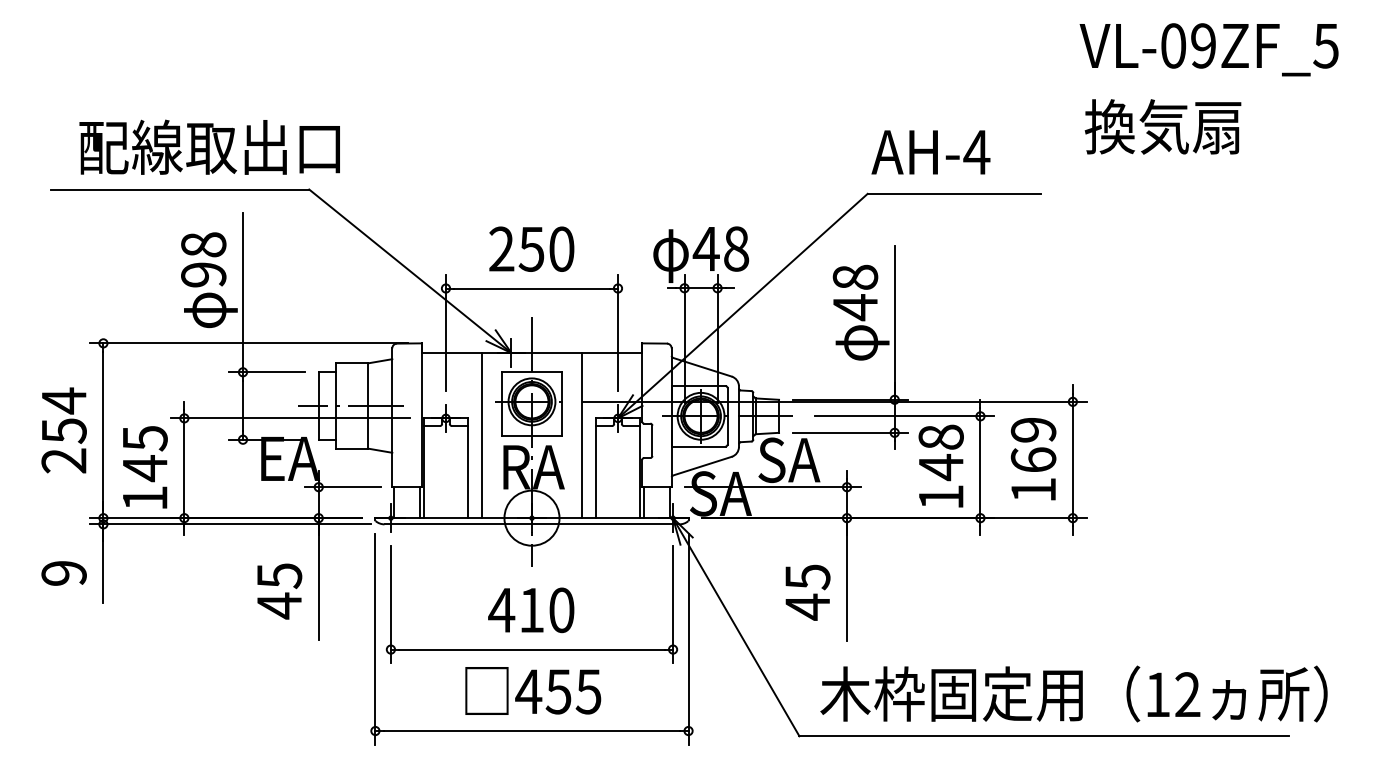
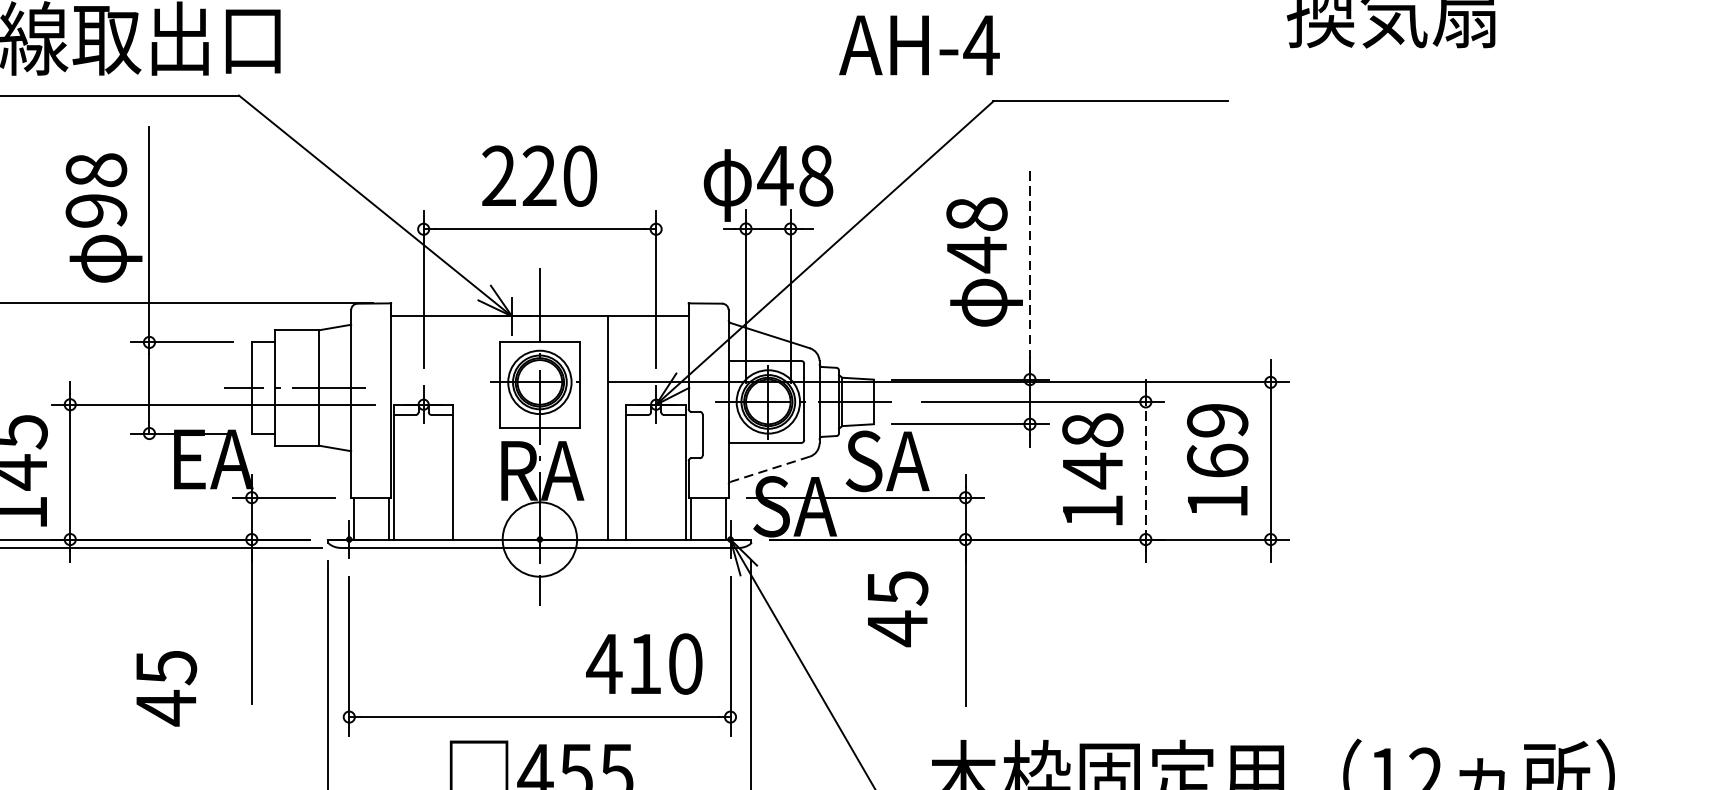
text: (930, 152) -> (918, 45), moved
text: (531, 248) -> (539, 175), 250 -> 220
line: (894, 323) -> (1029, 276), solid -> dashed
line: (481, 435) -> (471, 427), removed
line: (702, 466) -> (770, 469), solid -> dashed
line: (980, 467) -> (1145, 471), solid -> dashed
text: (279, 591) -> (166, 688), moved
text: (807, 592) -> (897, 608), moved
text: (531, 610) -> (644, 664), moved

